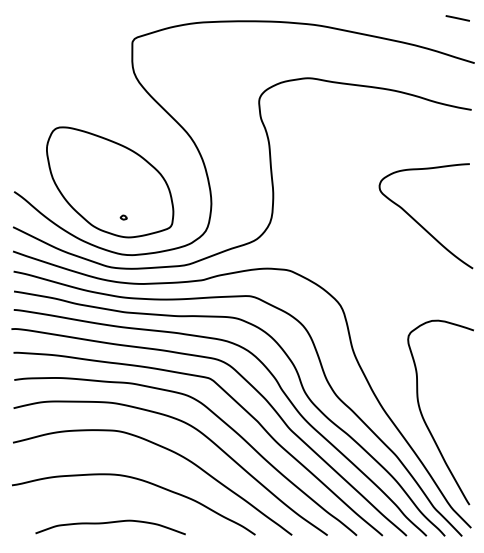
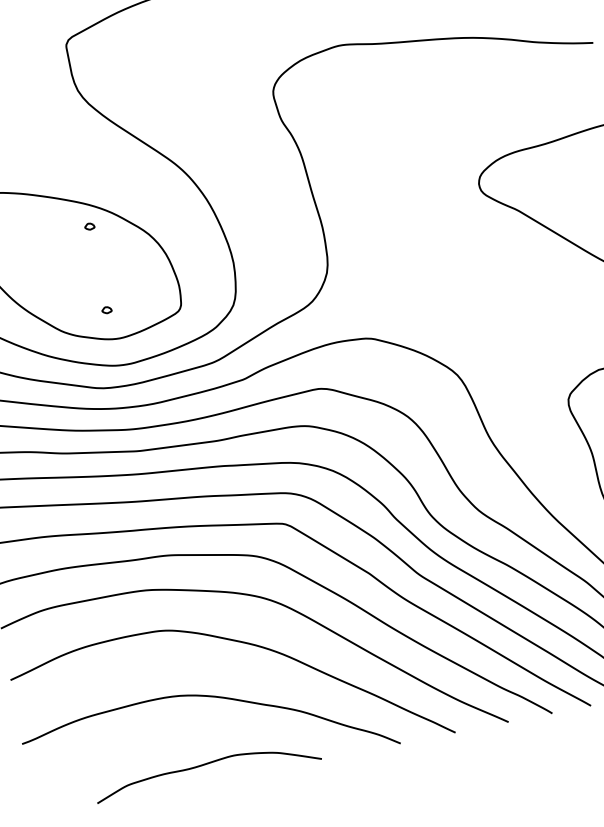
part: (123, 161) -> (89, 226), added
curve: (110, 523) -> (206, 765), moved

